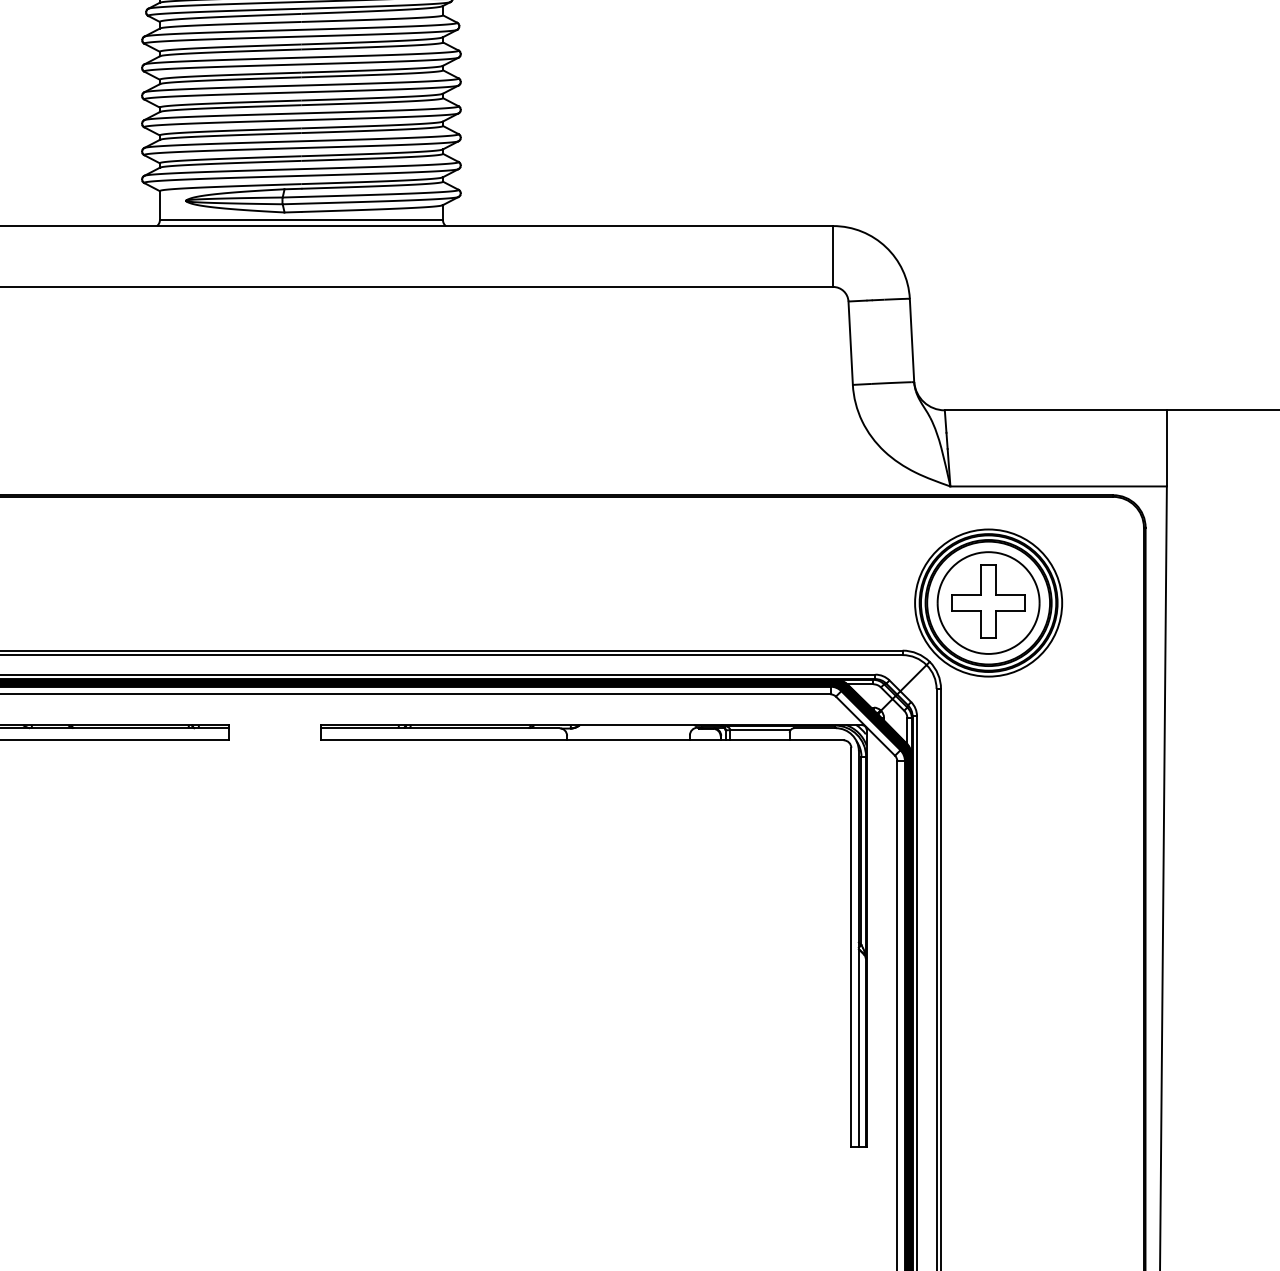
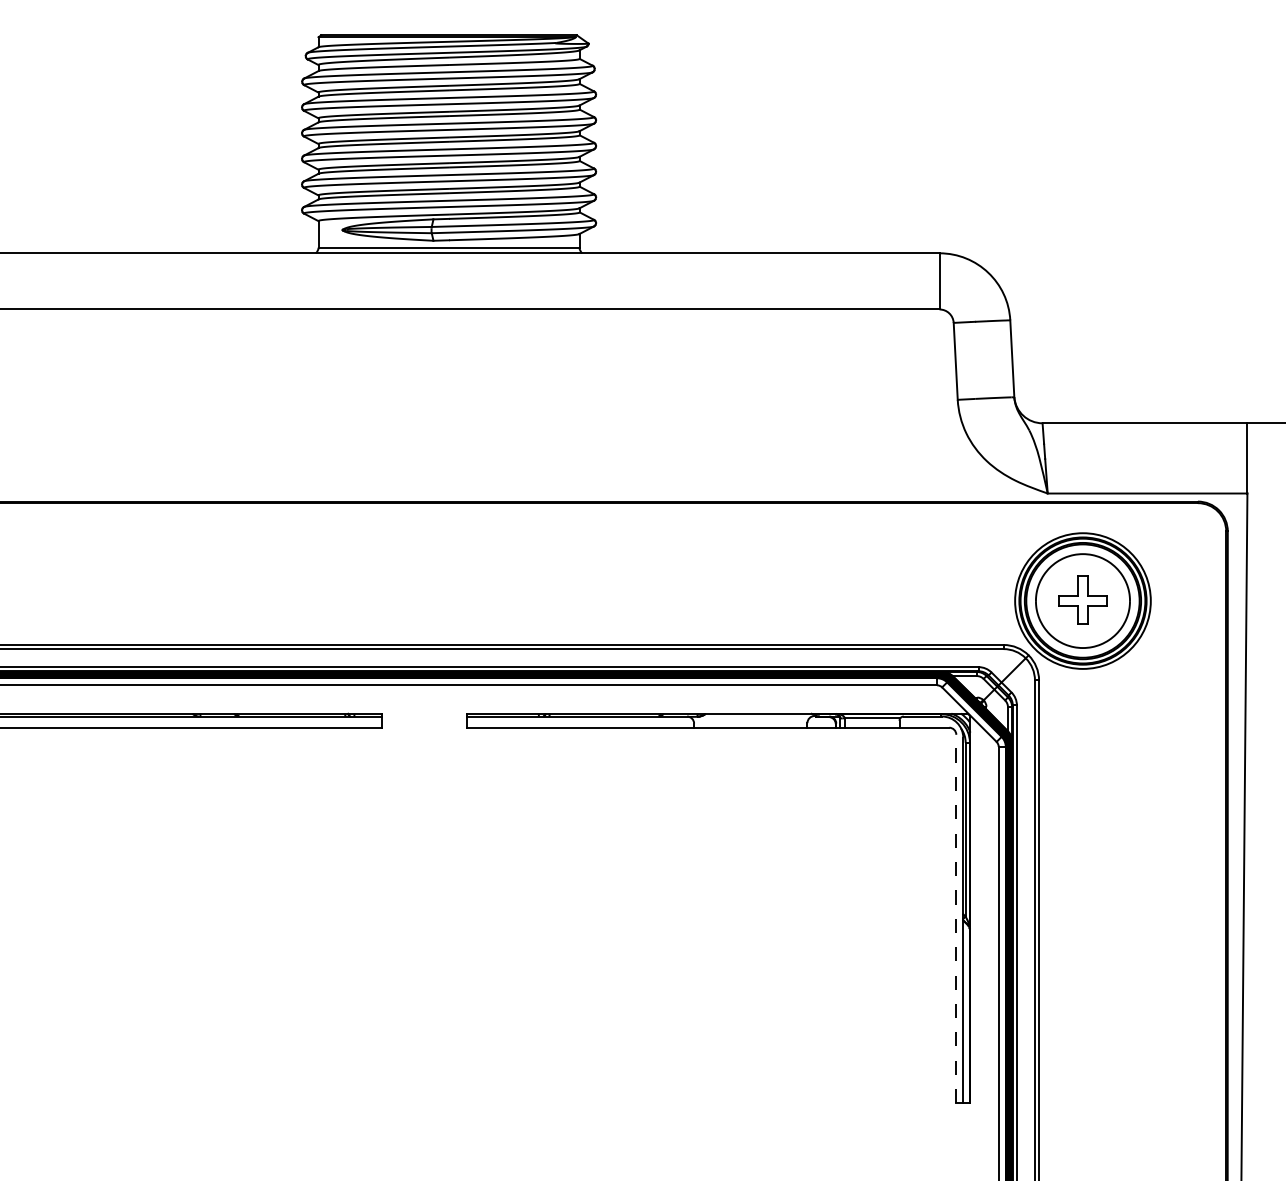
part: (988, 601) -> (1082, 599), size x0.7
line: (851, 947) -> (956, 918), solid -> dashed

